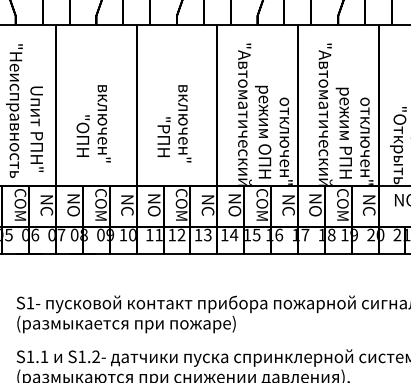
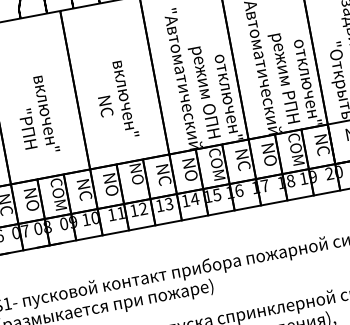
text: (163, 136) -> (107, 115), "РПН -> NС
text: (82, 139) -> (28, 133), "ОПН -> "РПН
text: (181, 204) -> (137, 178), COM -> NО

